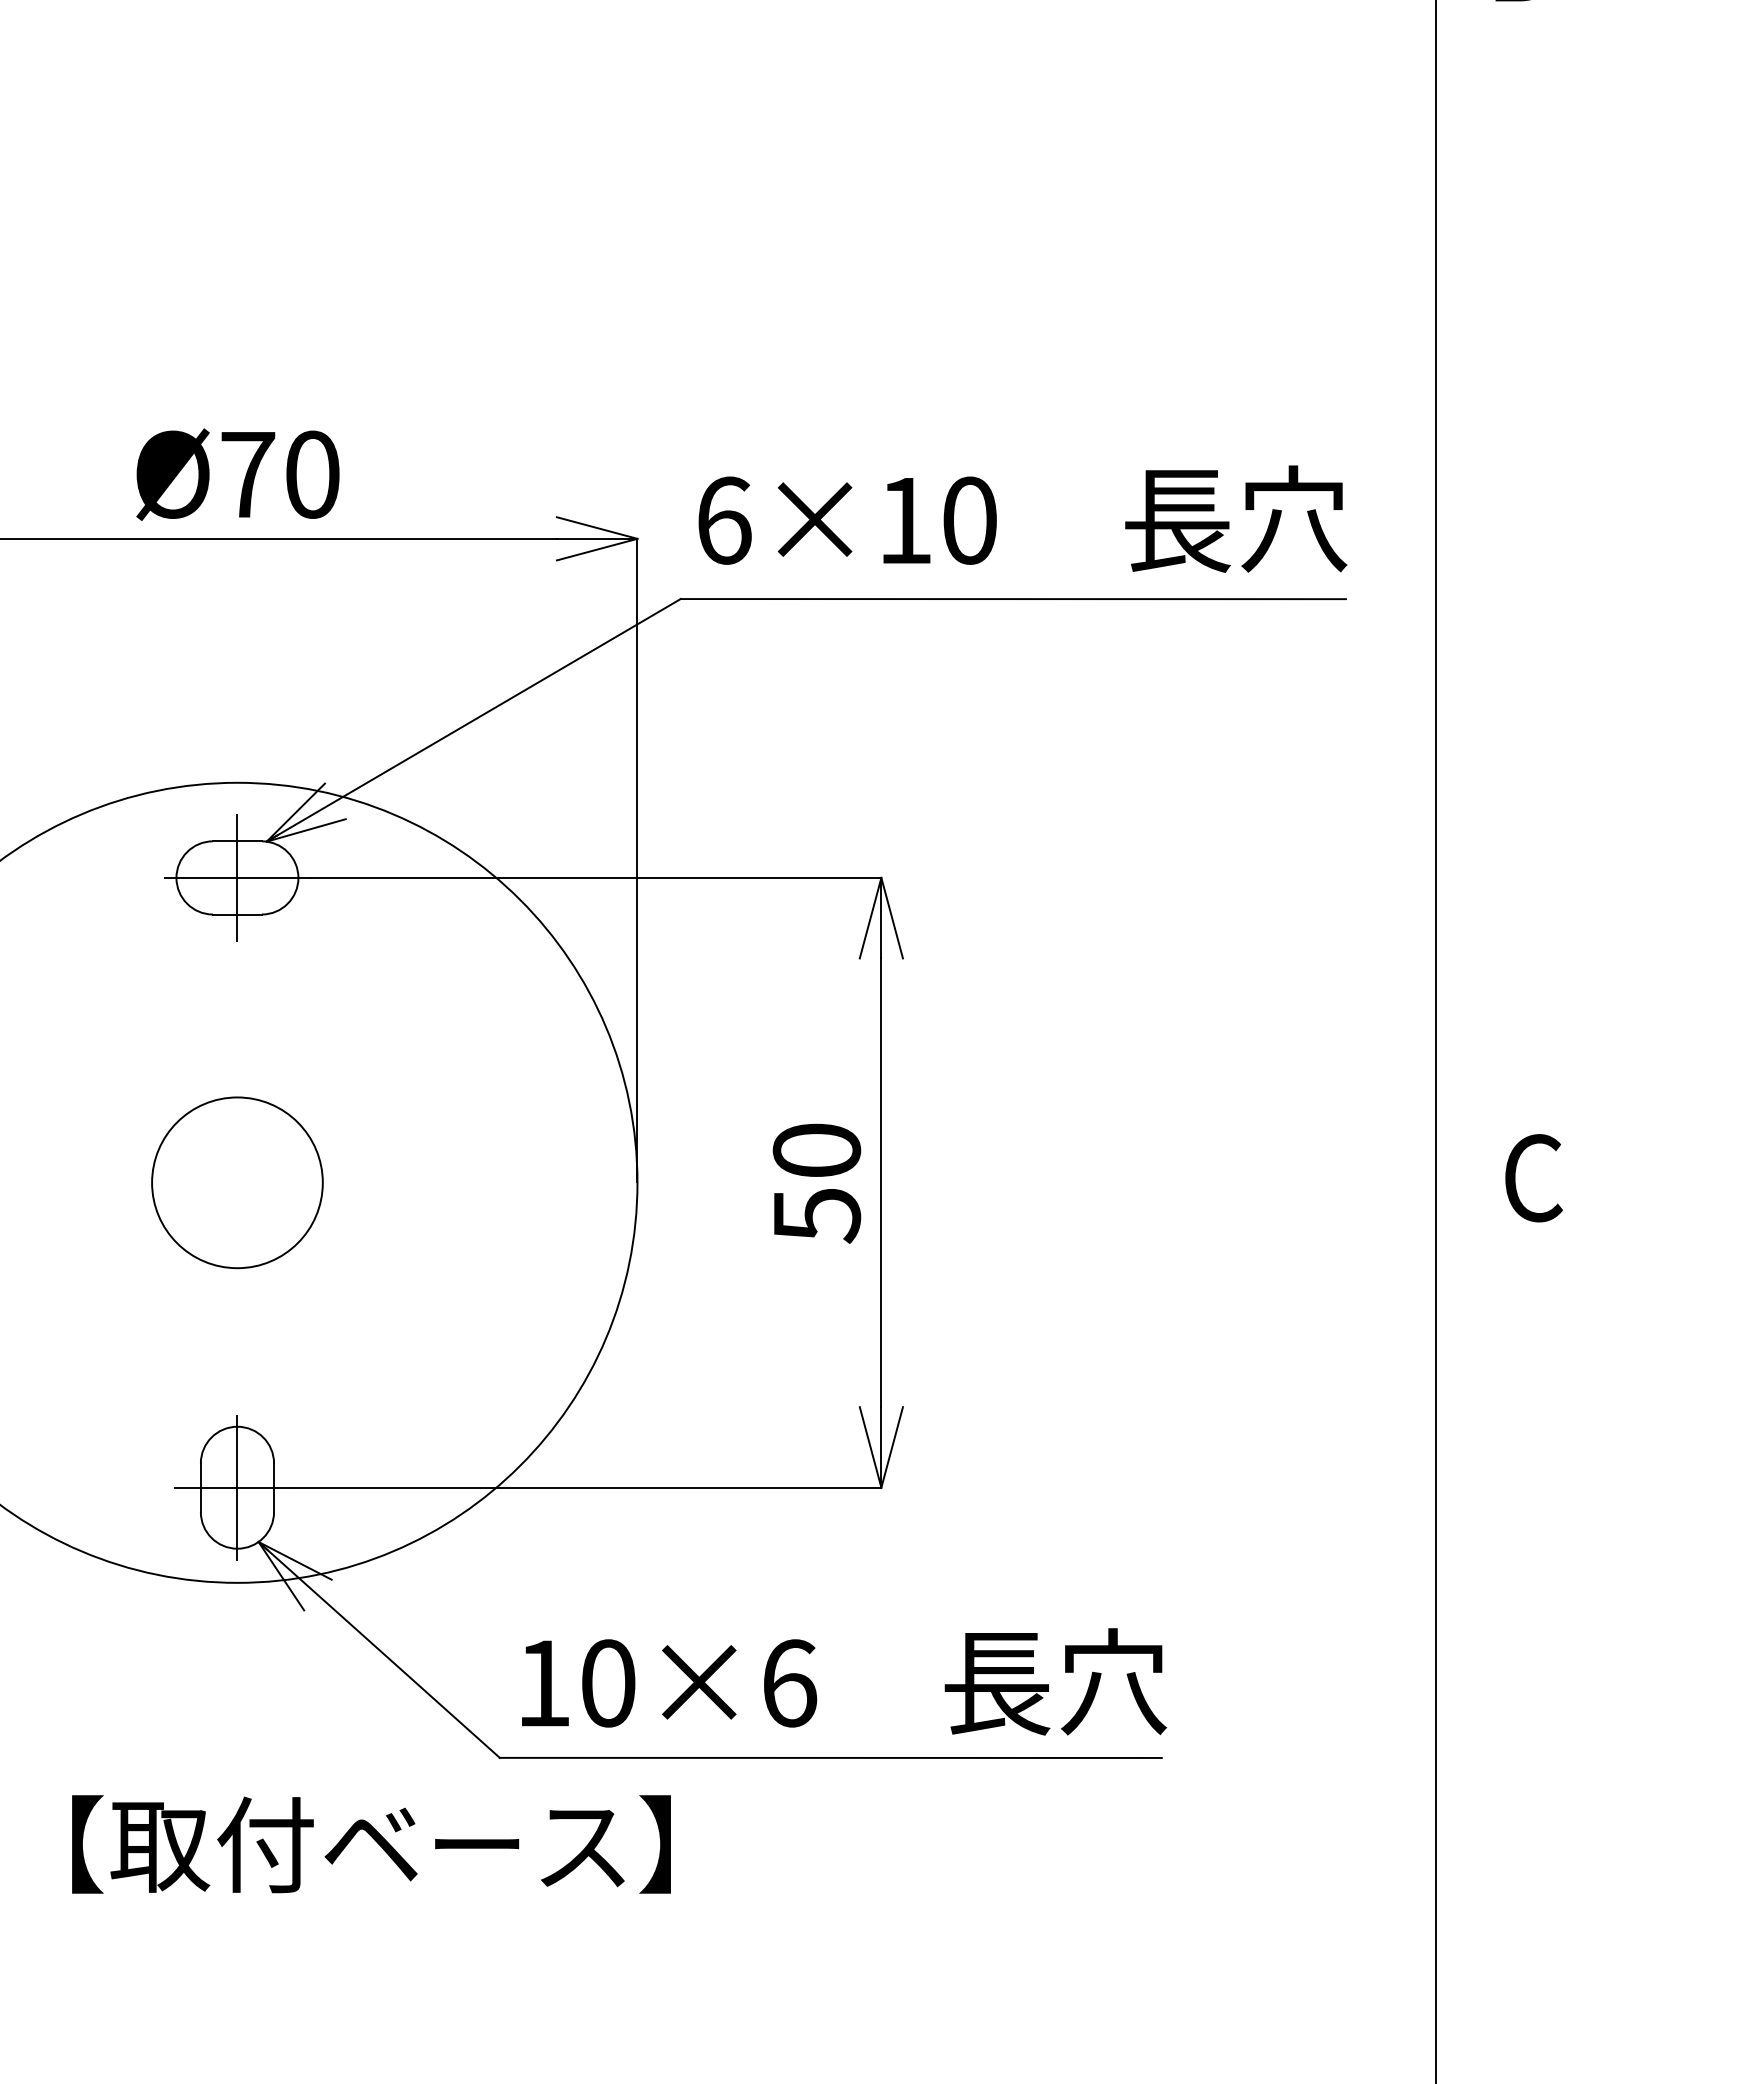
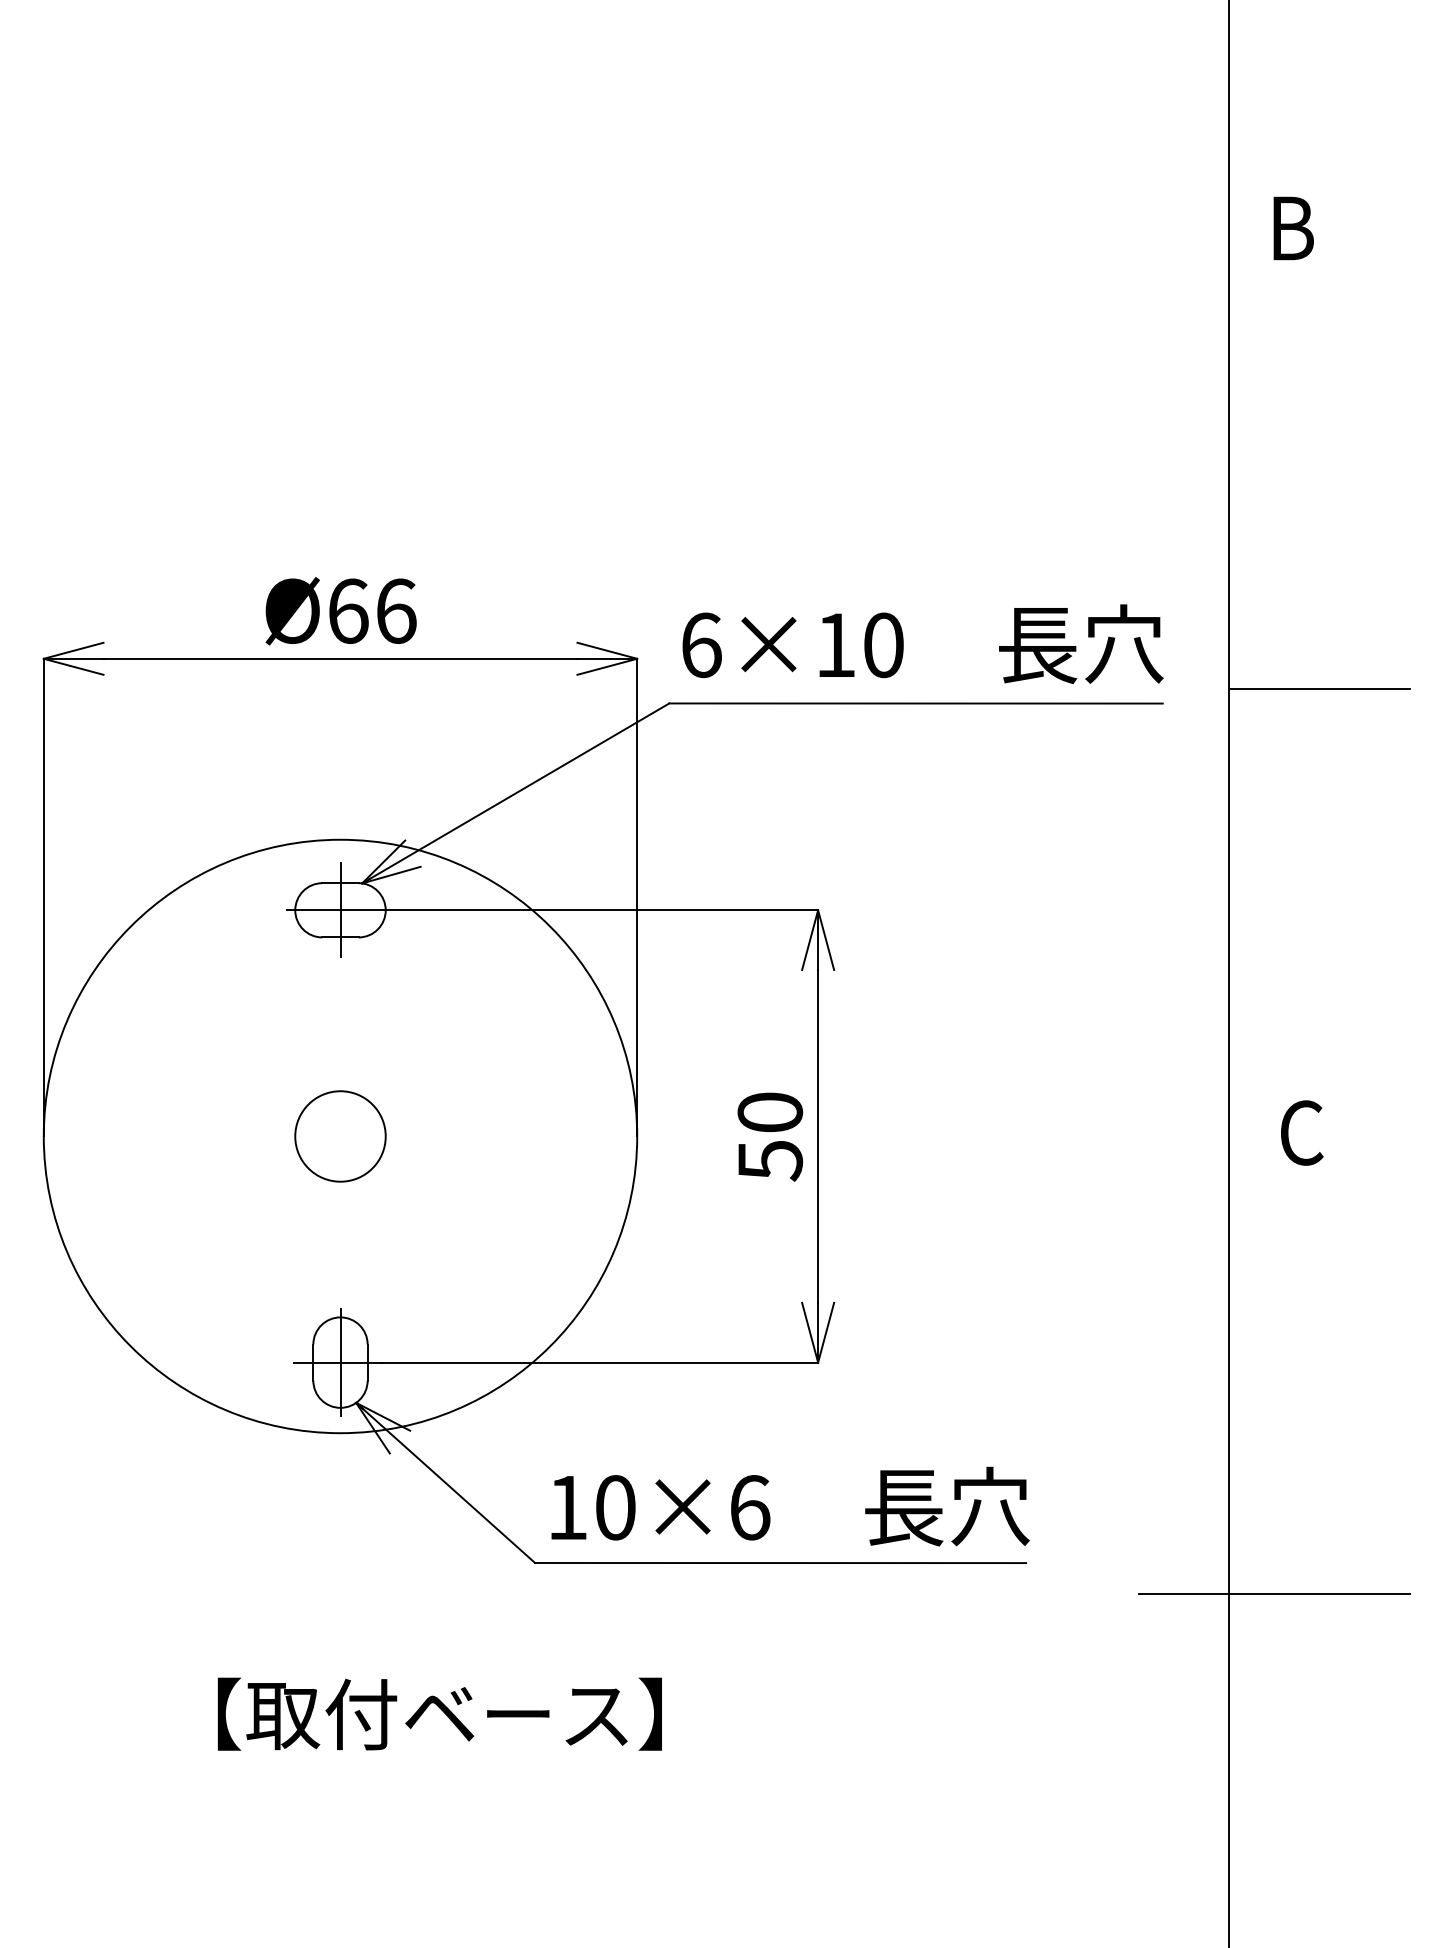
text: (280, 473) -> (372, 610), Ø70 -> Ø66
line: (1557, 580) -> (1319, 689), added
circle: (237, 1182) -> (340, 1136), size x0.71
line: (1496, 1798) -> (1274, 1593), added
text: (370, 1843) -> (439, 1713), moved

